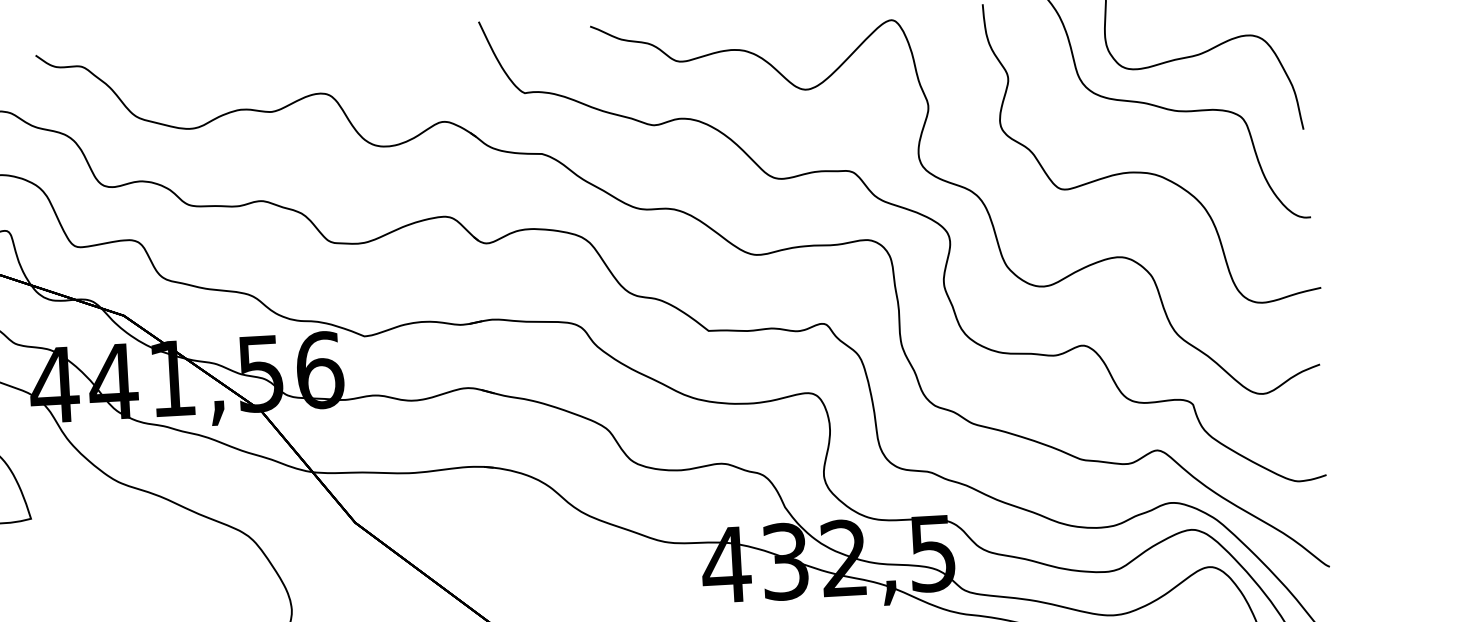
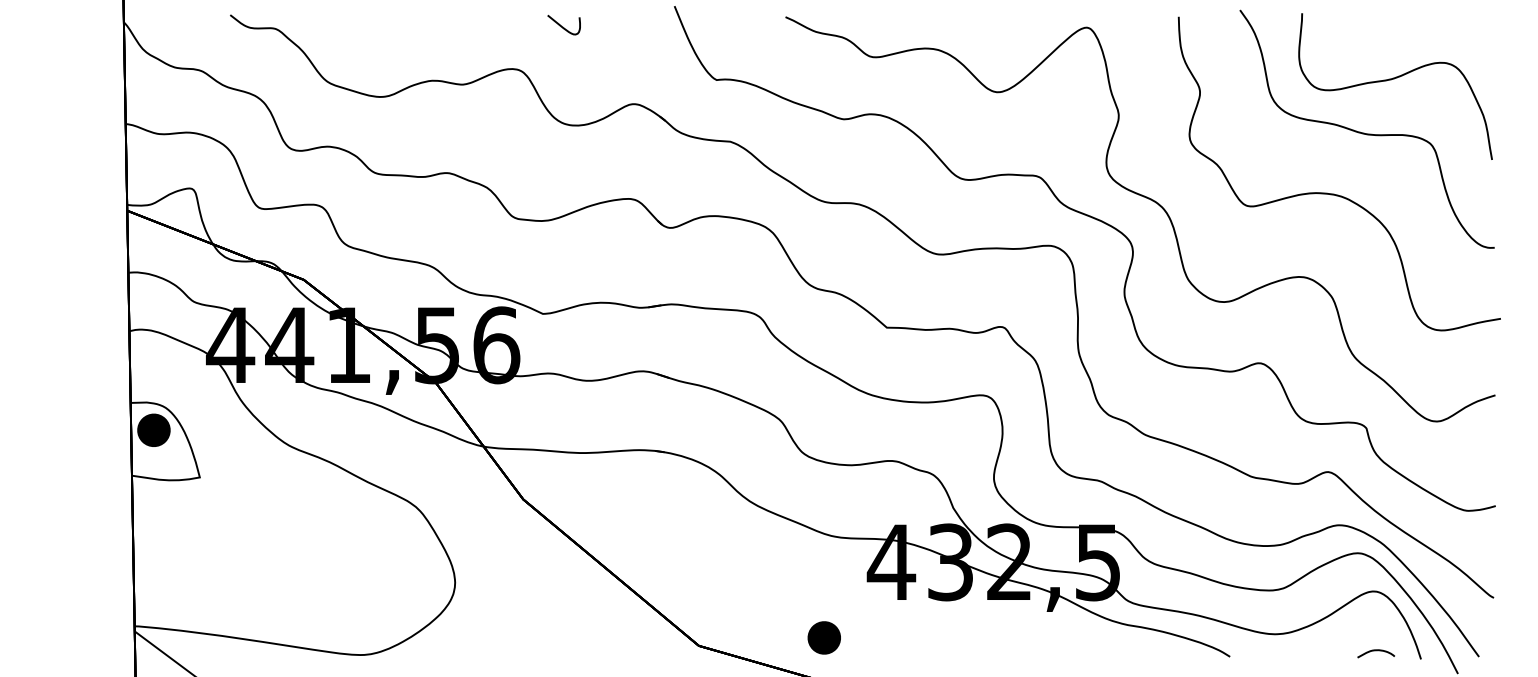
curve: (368, 48) -> (563, 26), added

